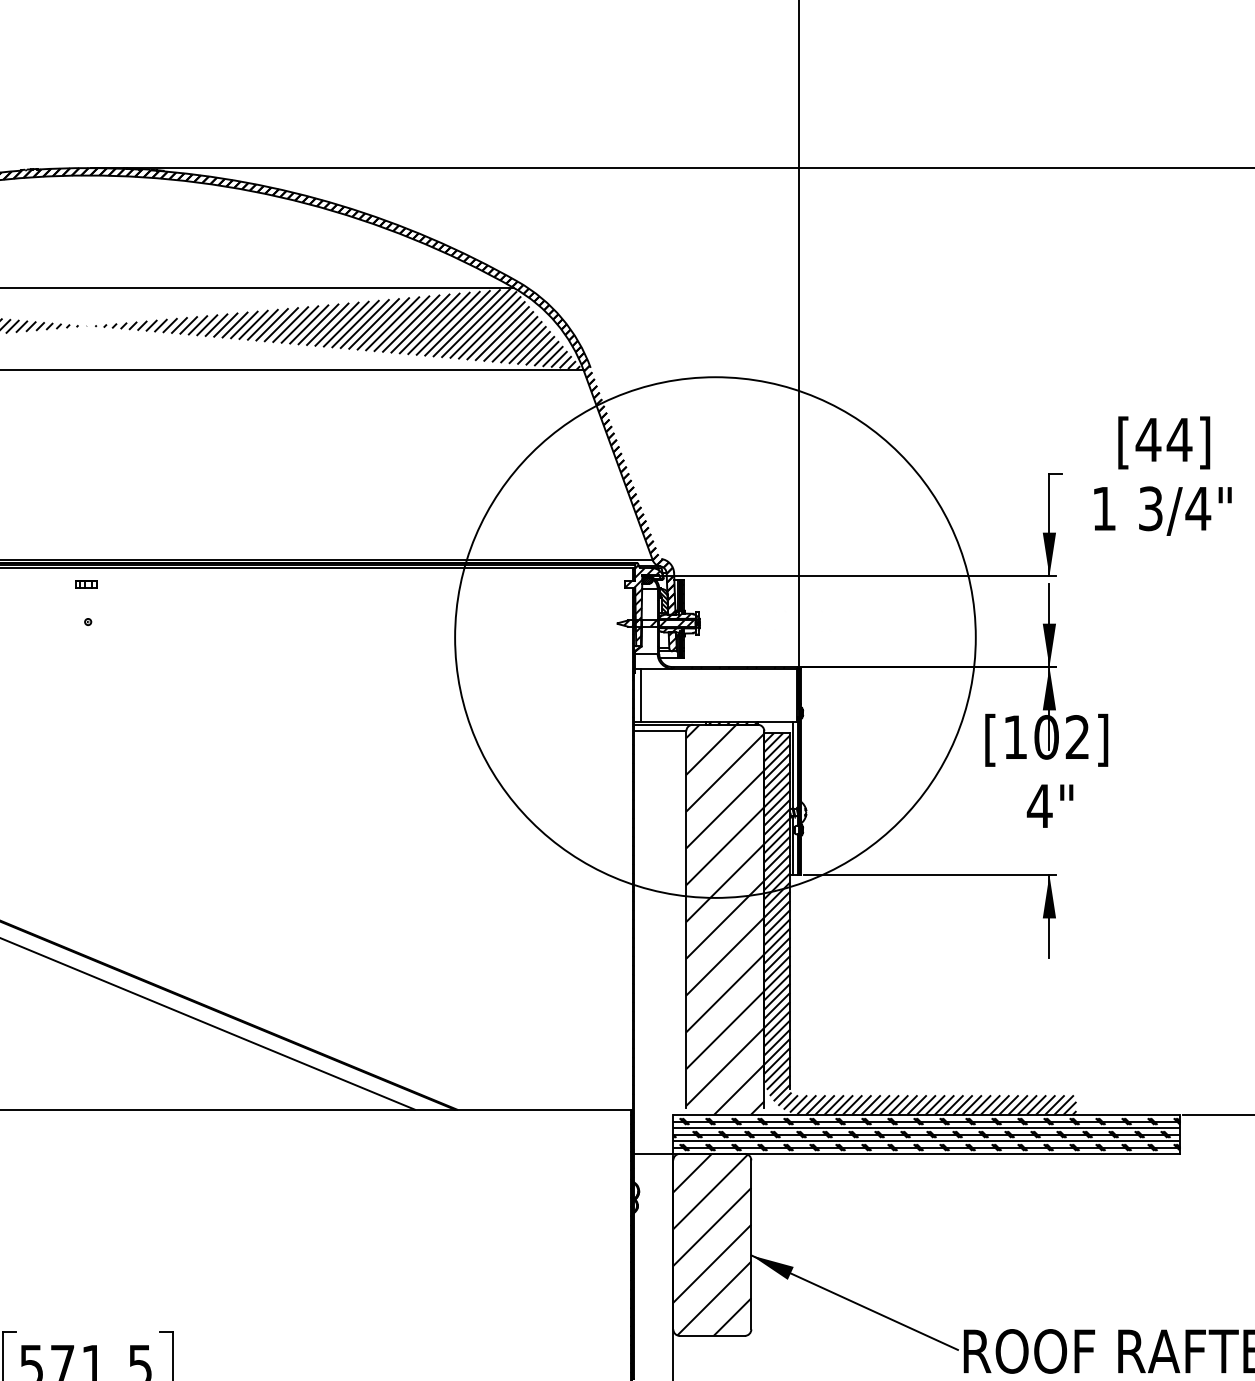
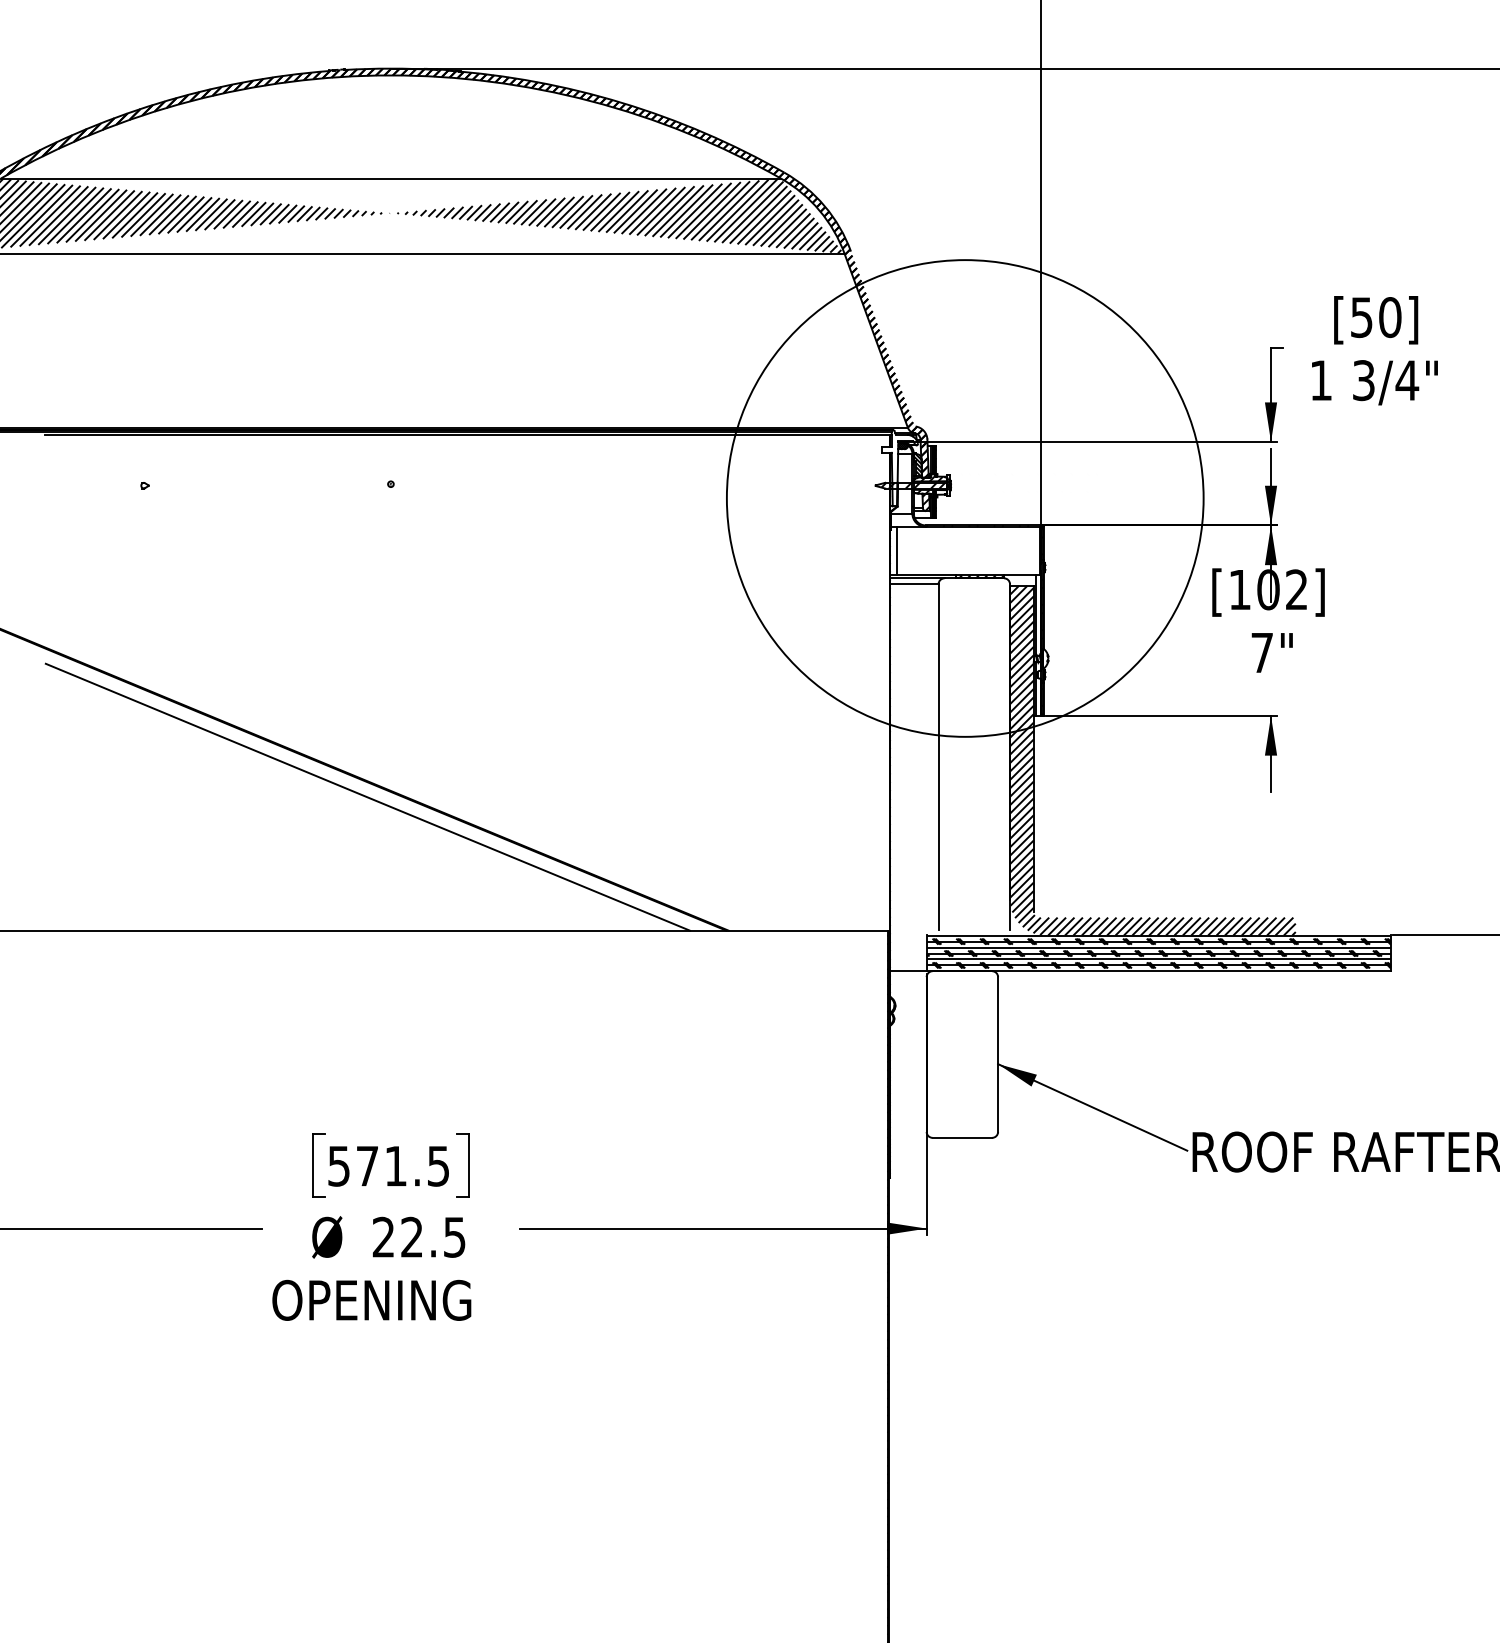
text: (1163, 439) -> (1375, 317), [44] -> [50]
part: (85, 584) -> (388, 449), removed
hatch: (643, 605) -> (899, 469), removed
text: (1040, 805) -> (1262, 652), 4" -> 7"
hatch: (725, 919) -> (974, 756), removed
hatch: (712, 1244) -> (962, 1054), removed

